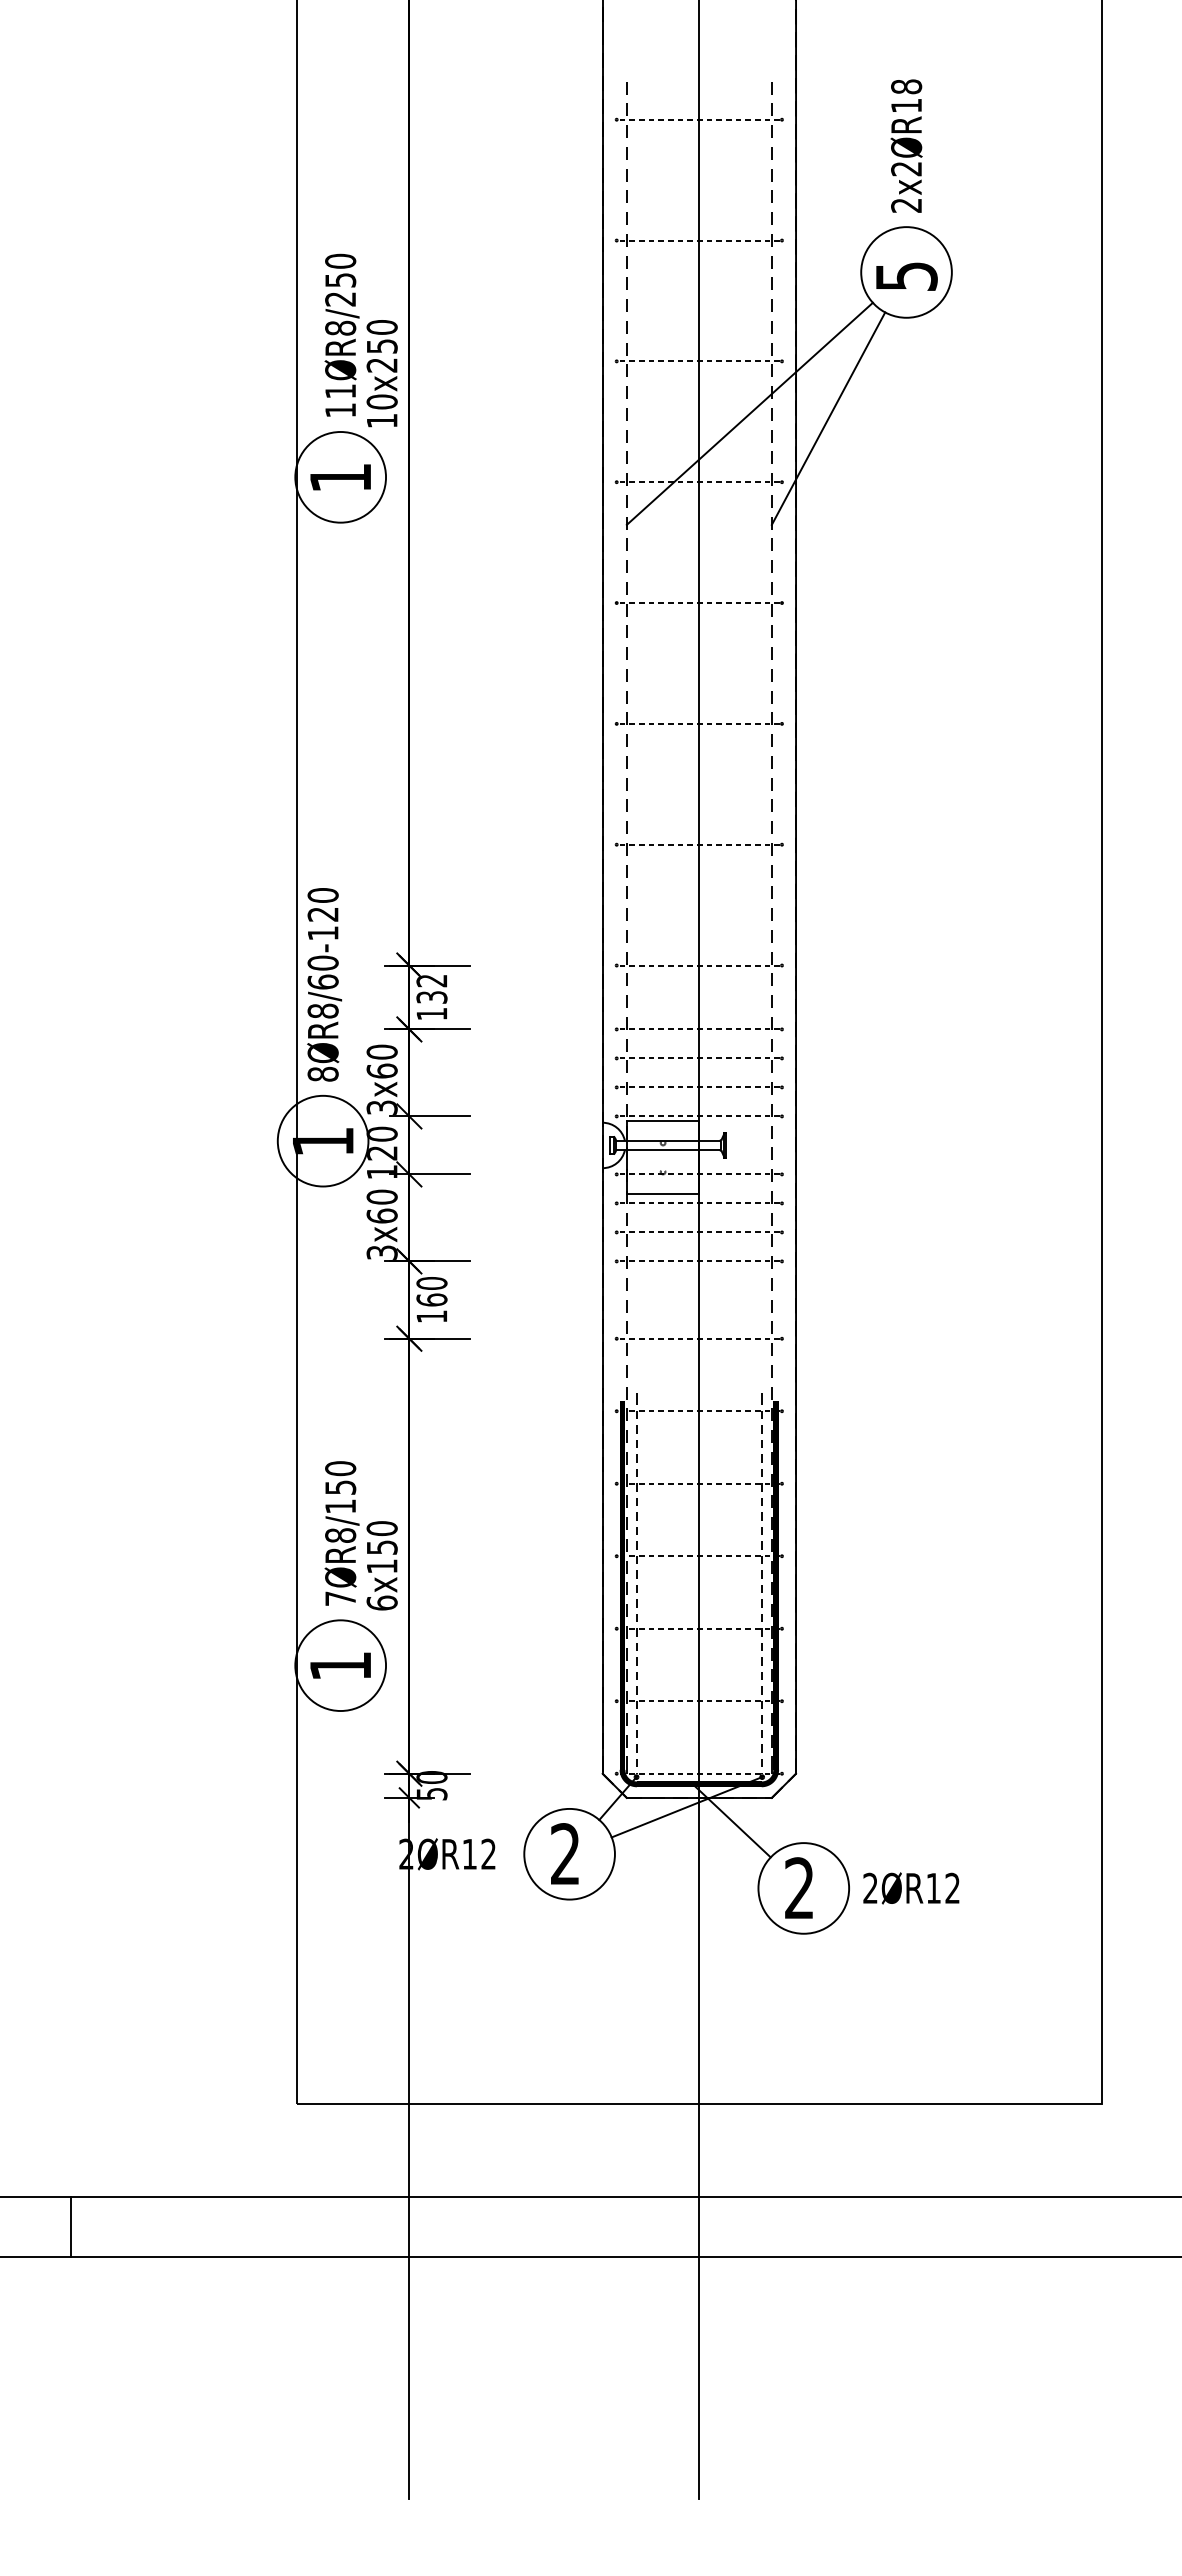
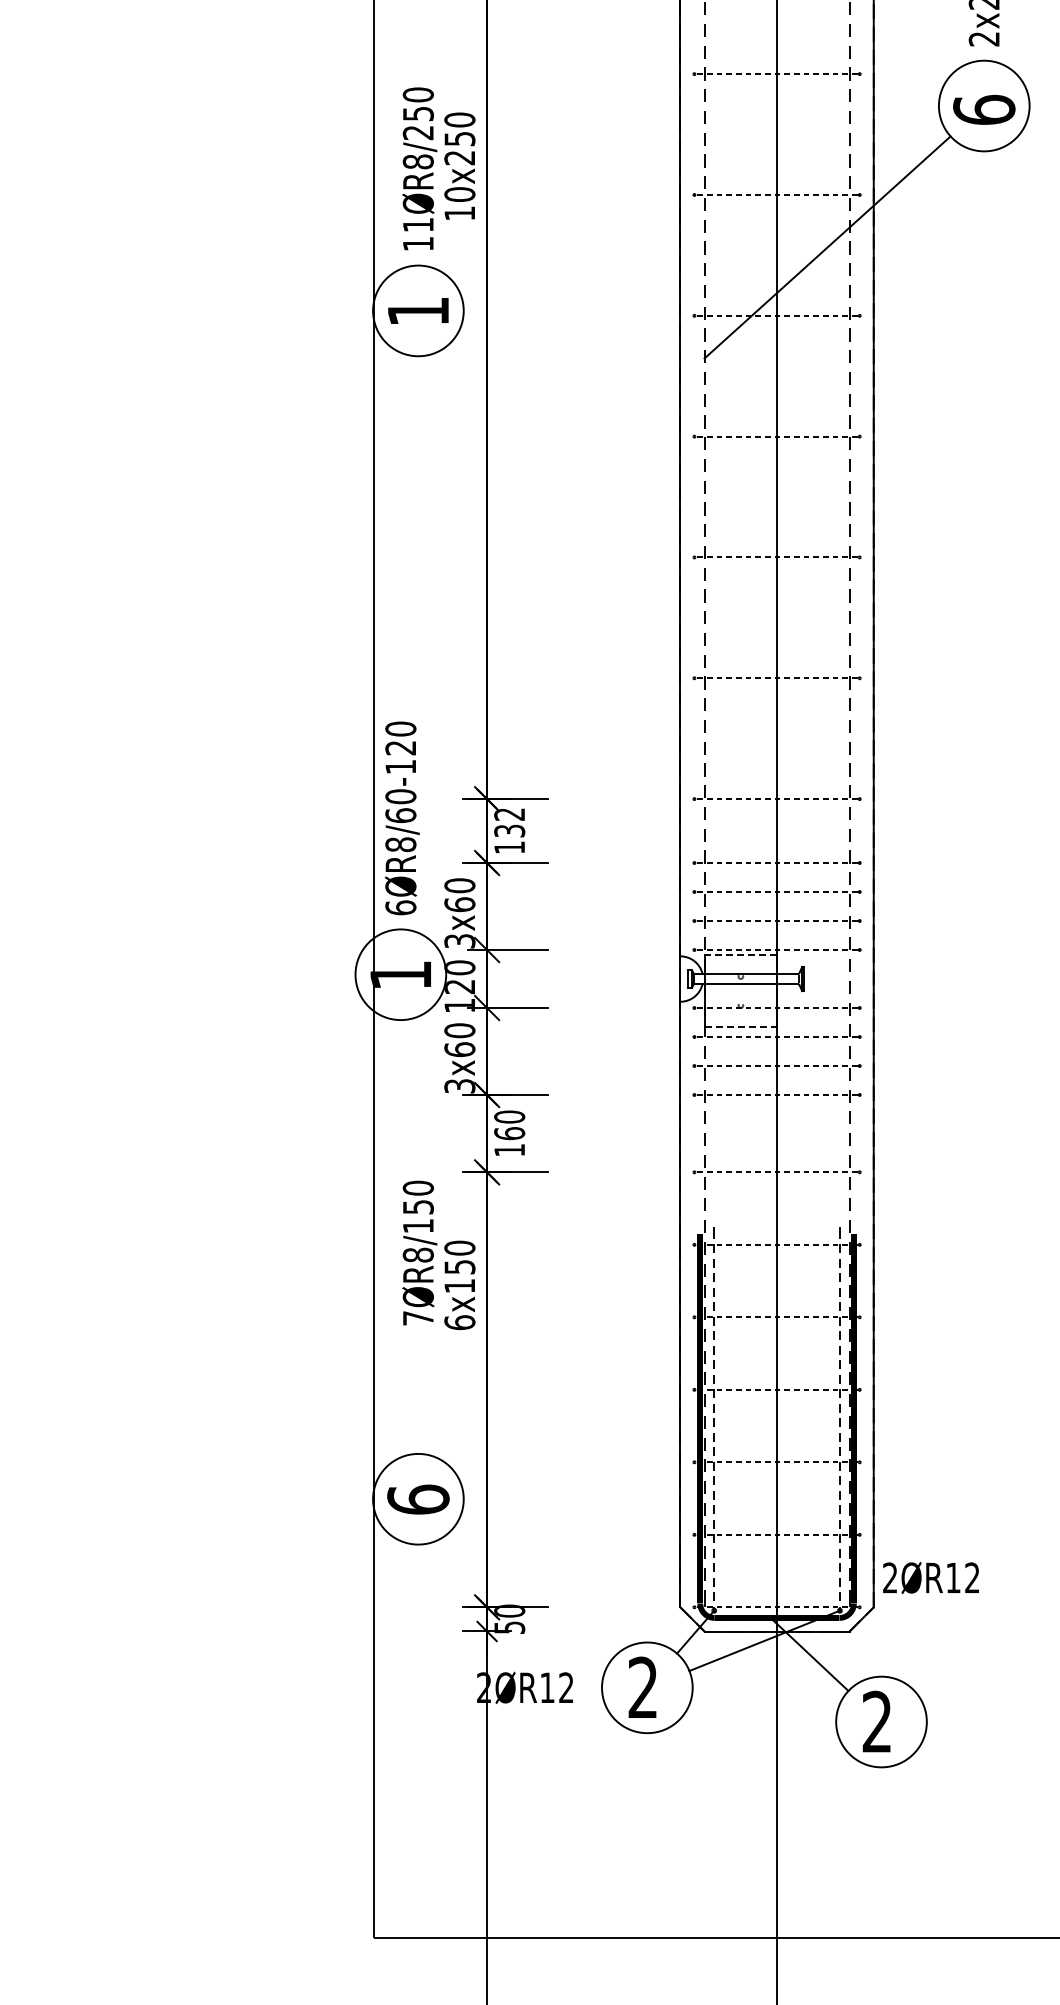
text: (906, 276) -> (984, 110), 5 -> 6
text: (381, 373) -> (459, 166), moved
line: (828, 418) -> (906, 252), removed
text: (322, 1073) -> (400, 907), 8ØR8/60-120 -> 6ØR8/60-120
line: (662, 1121) -> (740, 955), solid -> dashed
line: (663, 1193) -> (741, 1027), solid -> dashed
text: (360, 1535) -> (438, 1255), moved
text: (340, 1665) -> (418, 1499), 1 -> 6
text: (911, 1888) -> (931, 1578), moved

